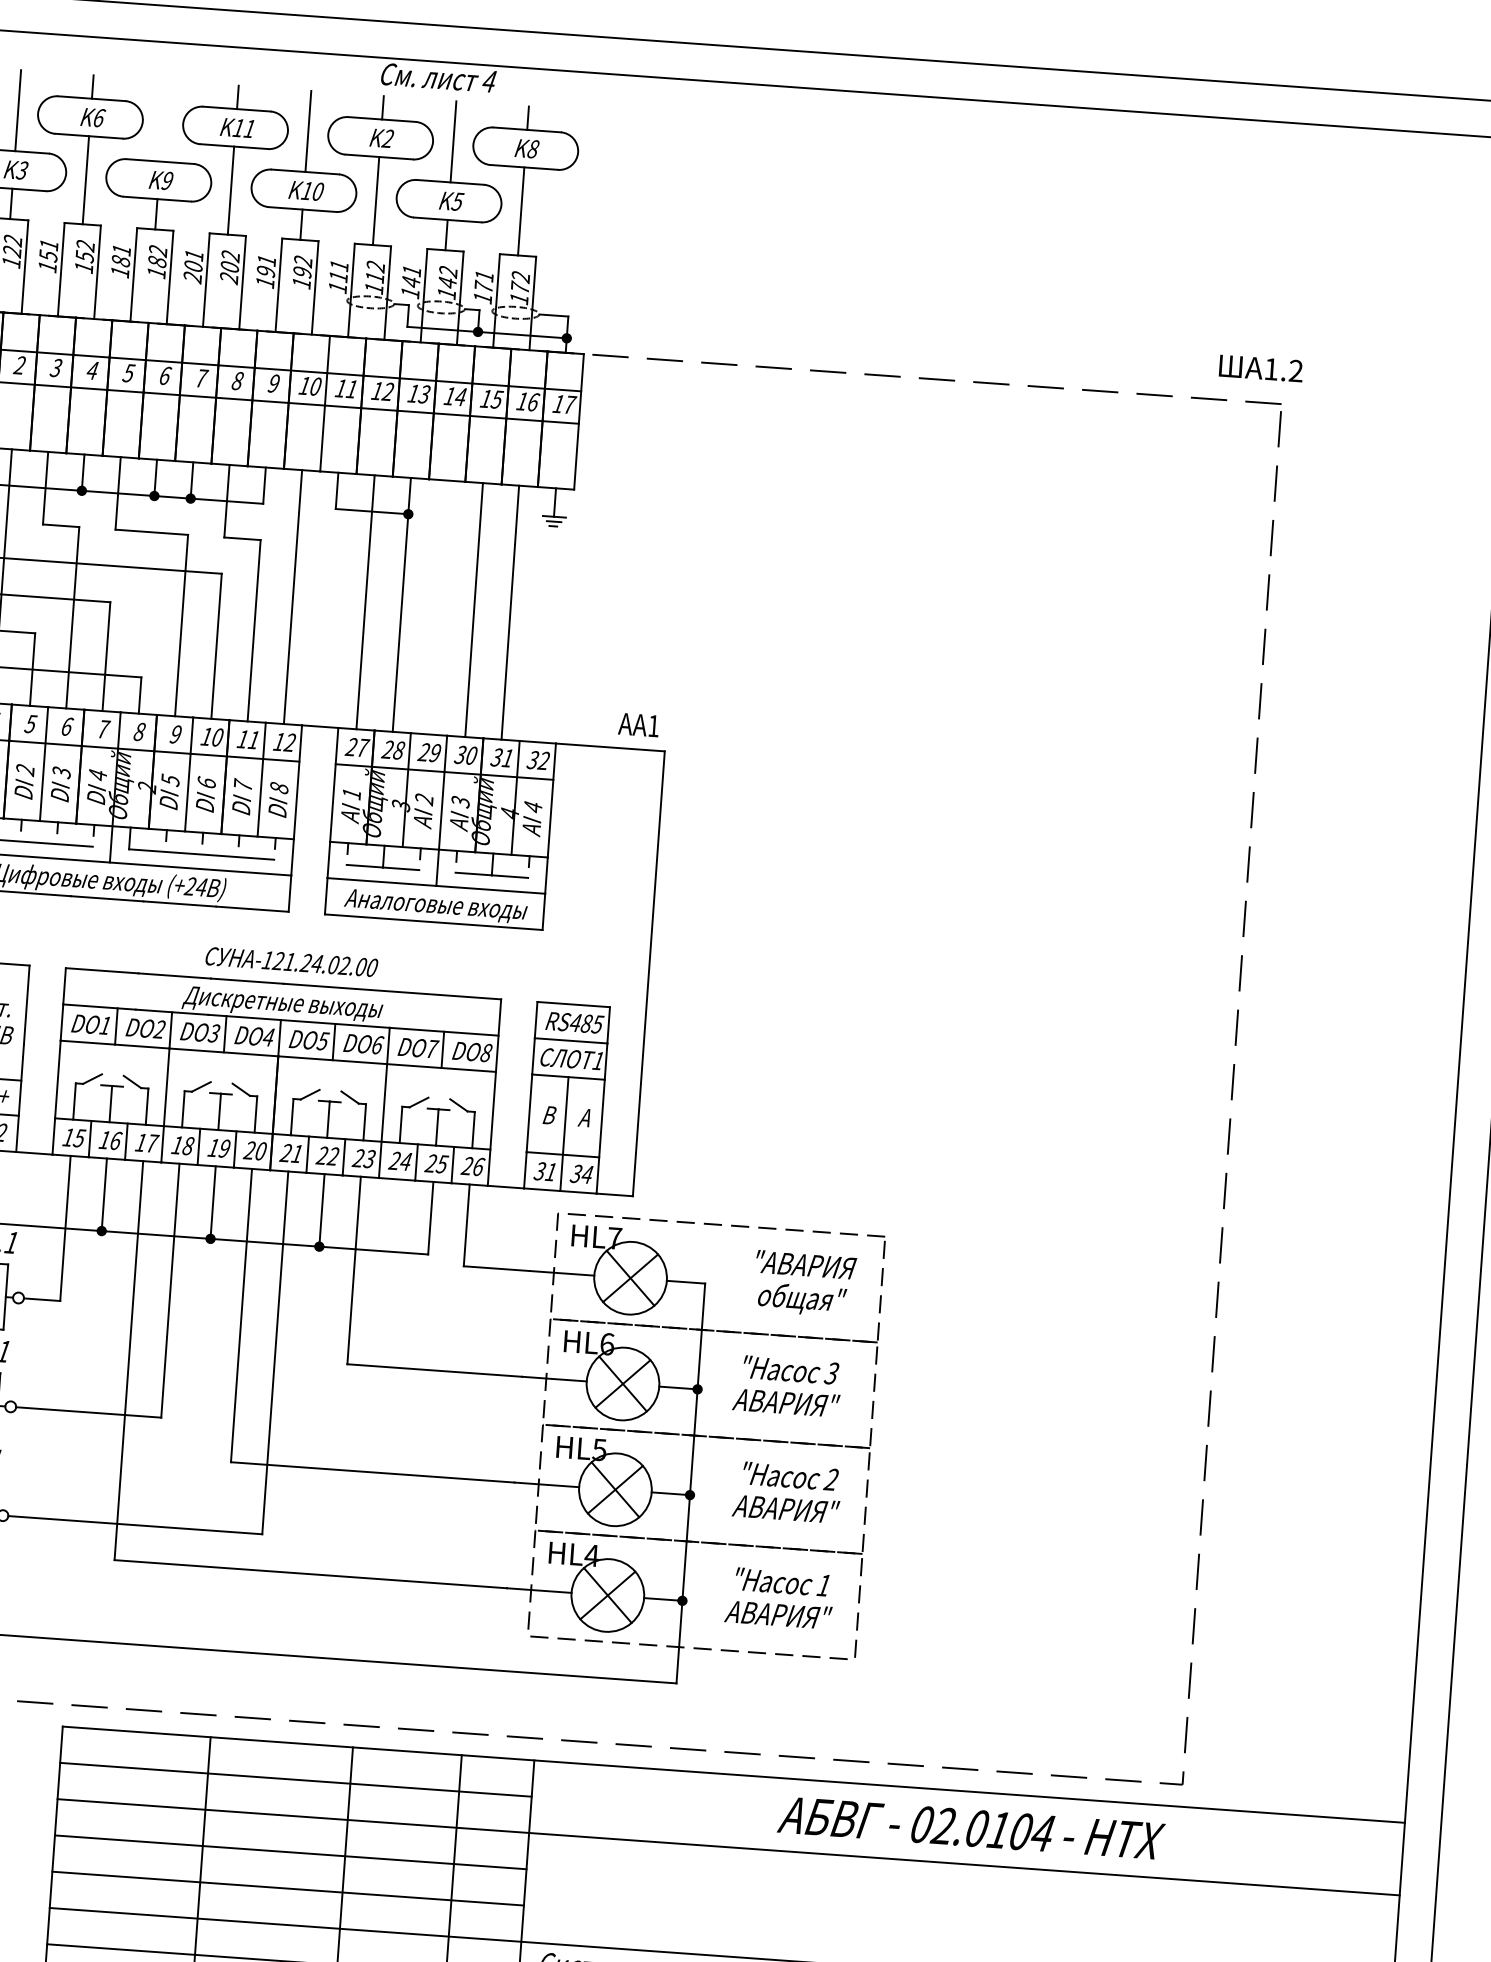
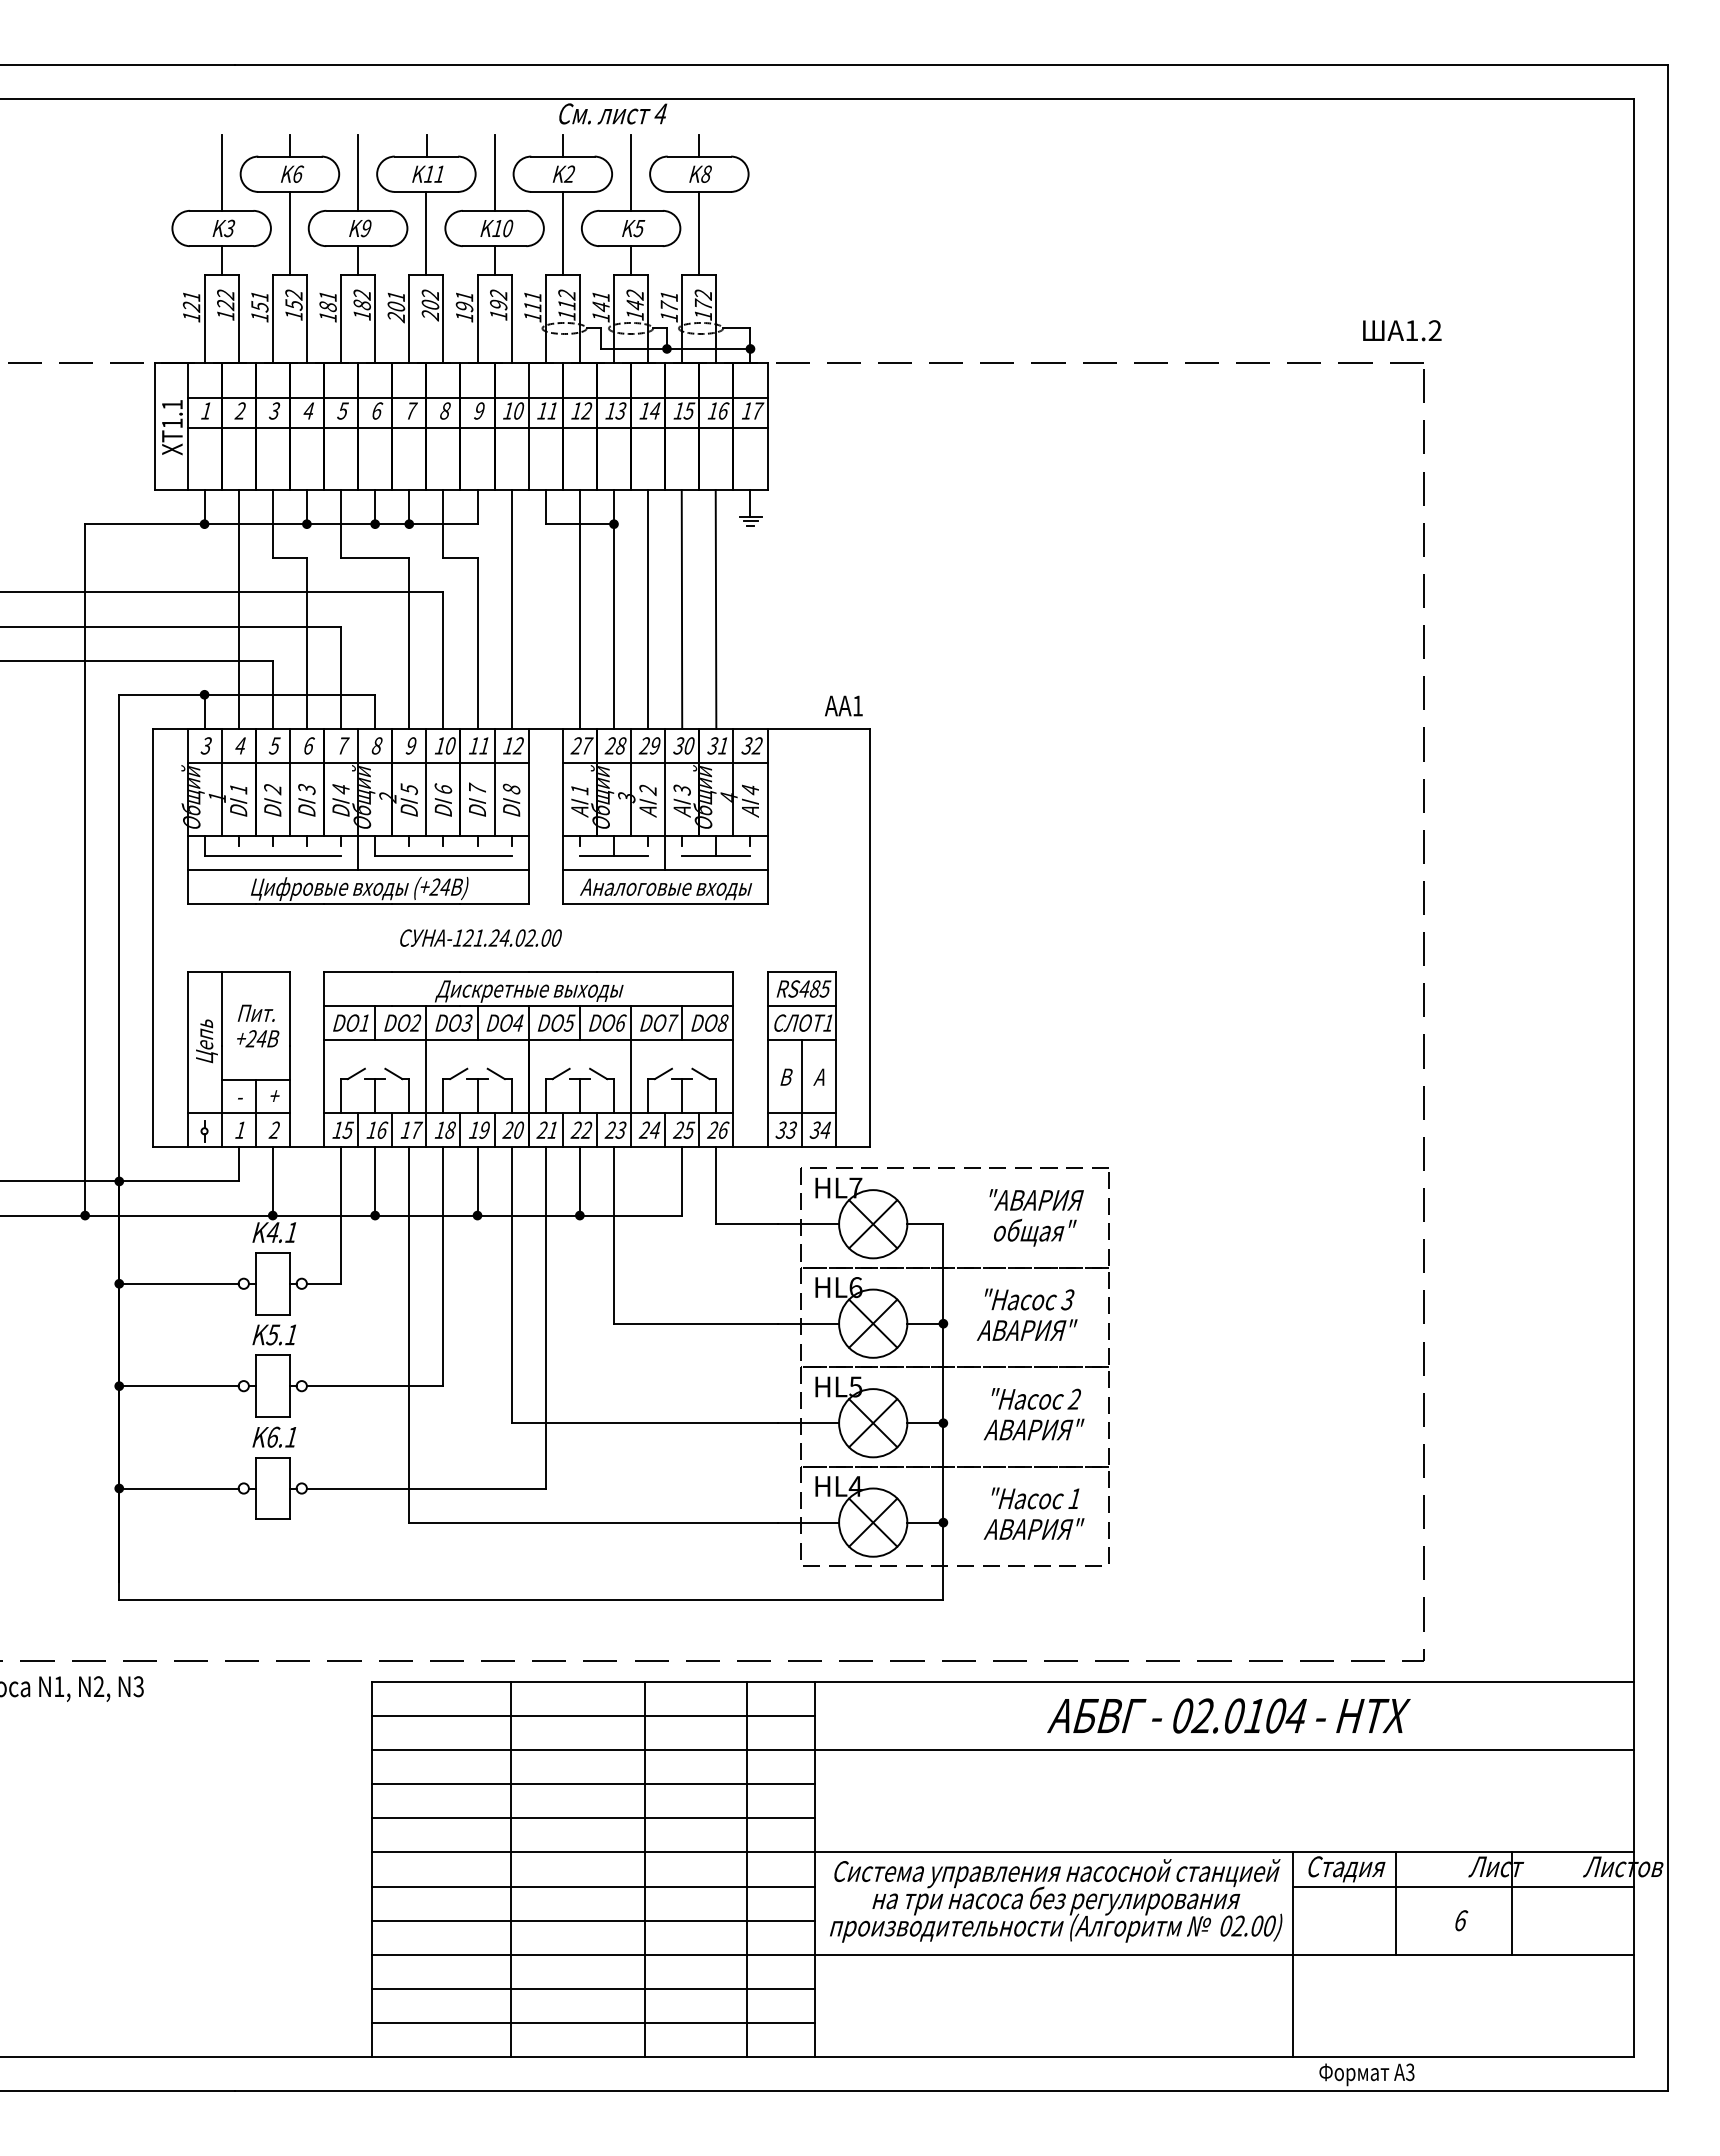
line: (163, 120) -> (358, 172), added
line: (437, 607) -> (647, 609), added
text: (291, 961) -> (480, 937), moved
text: (549, 1171) -> (790, 1129), 31 -> 33

